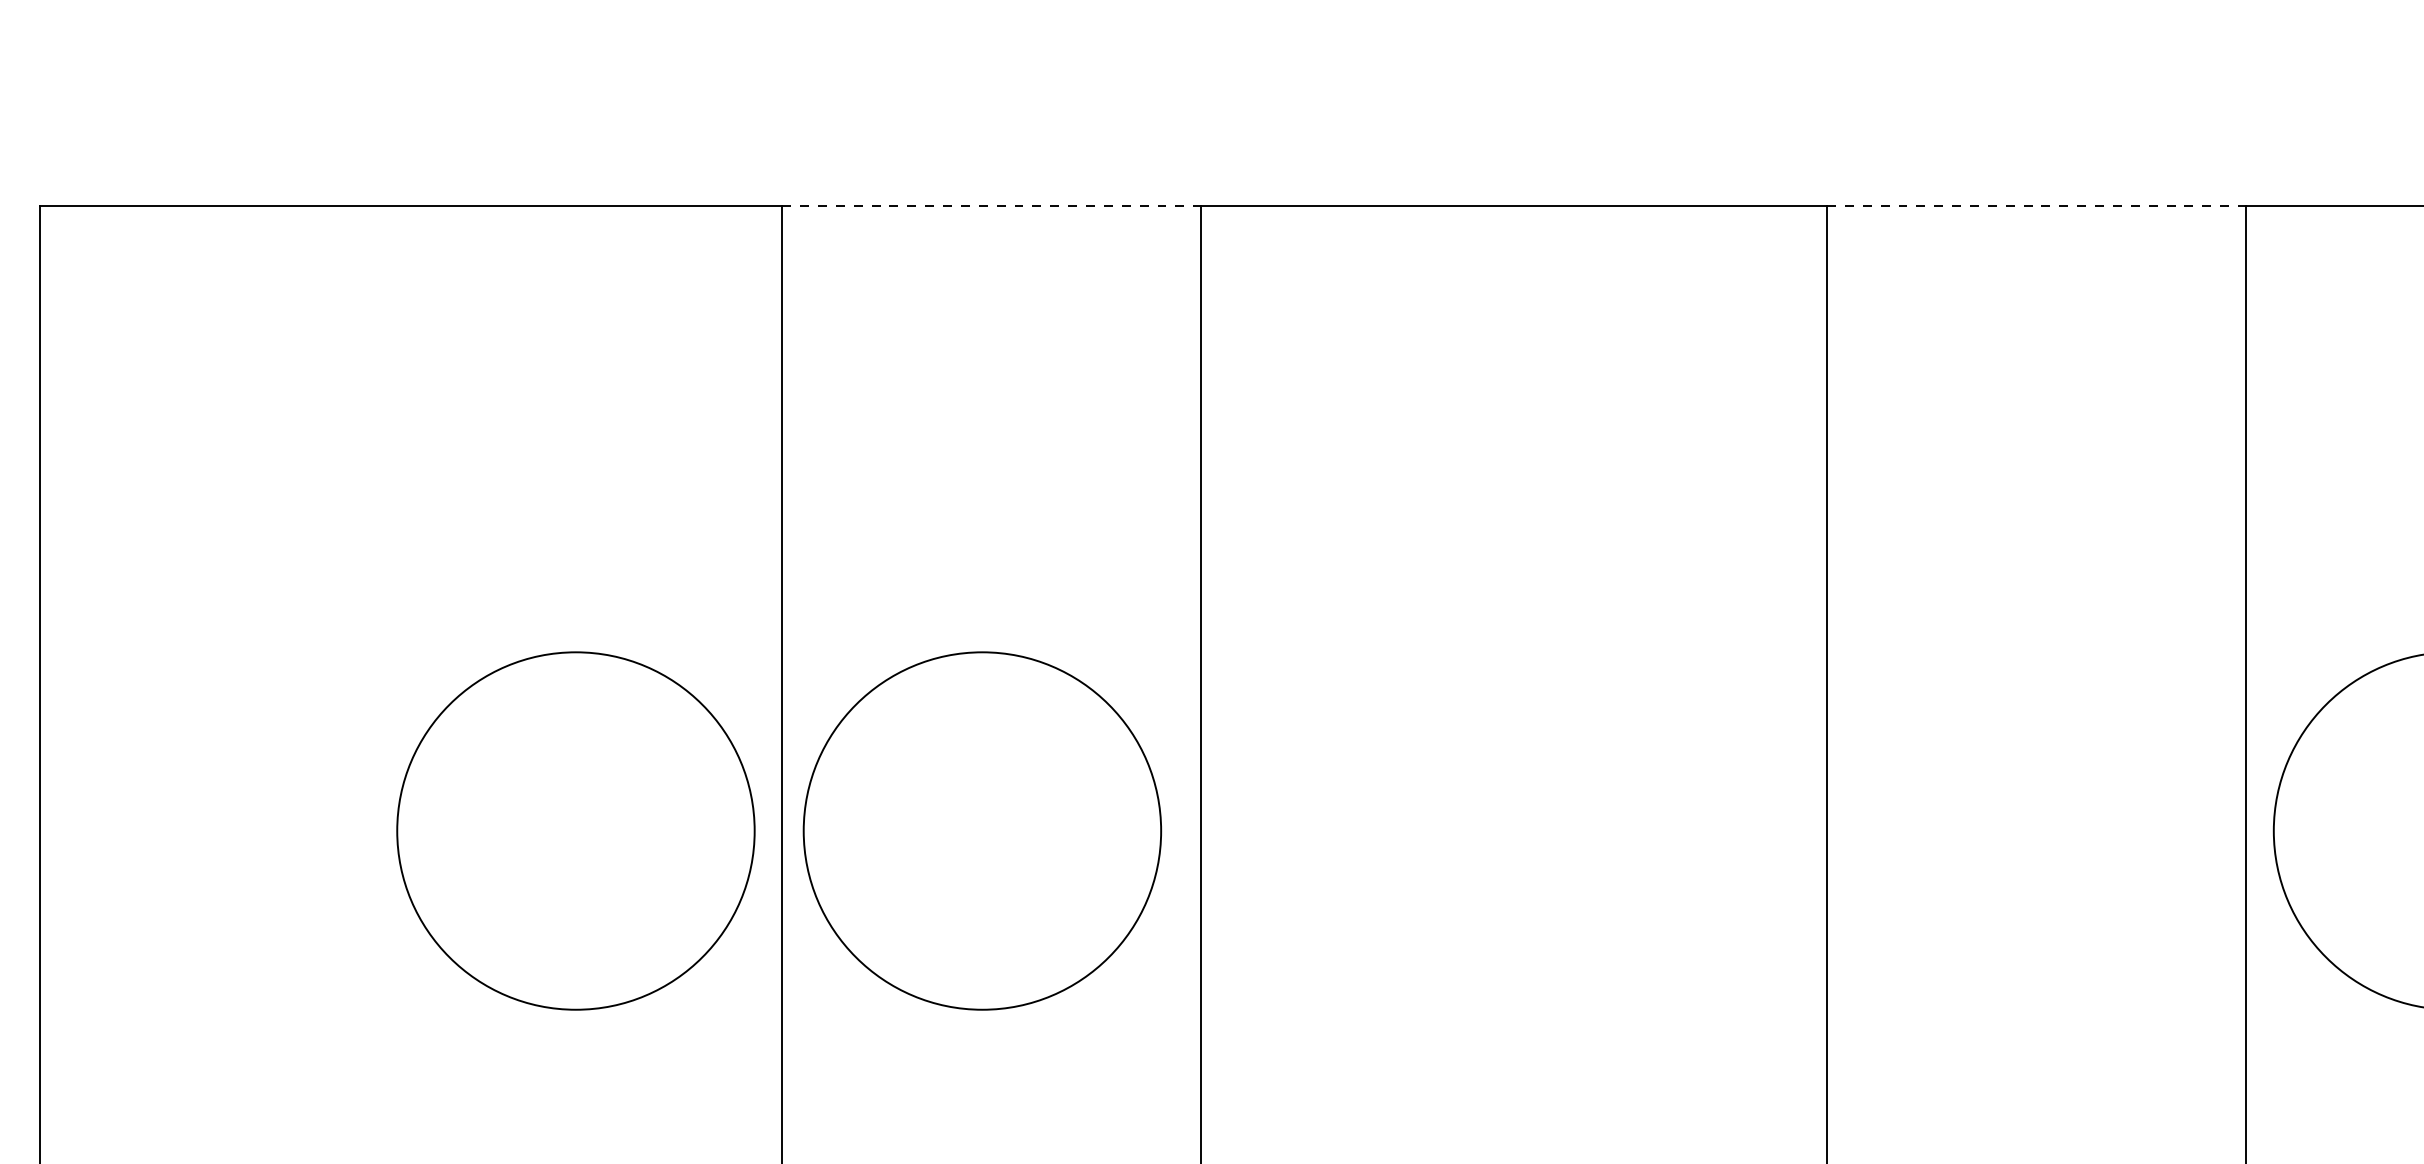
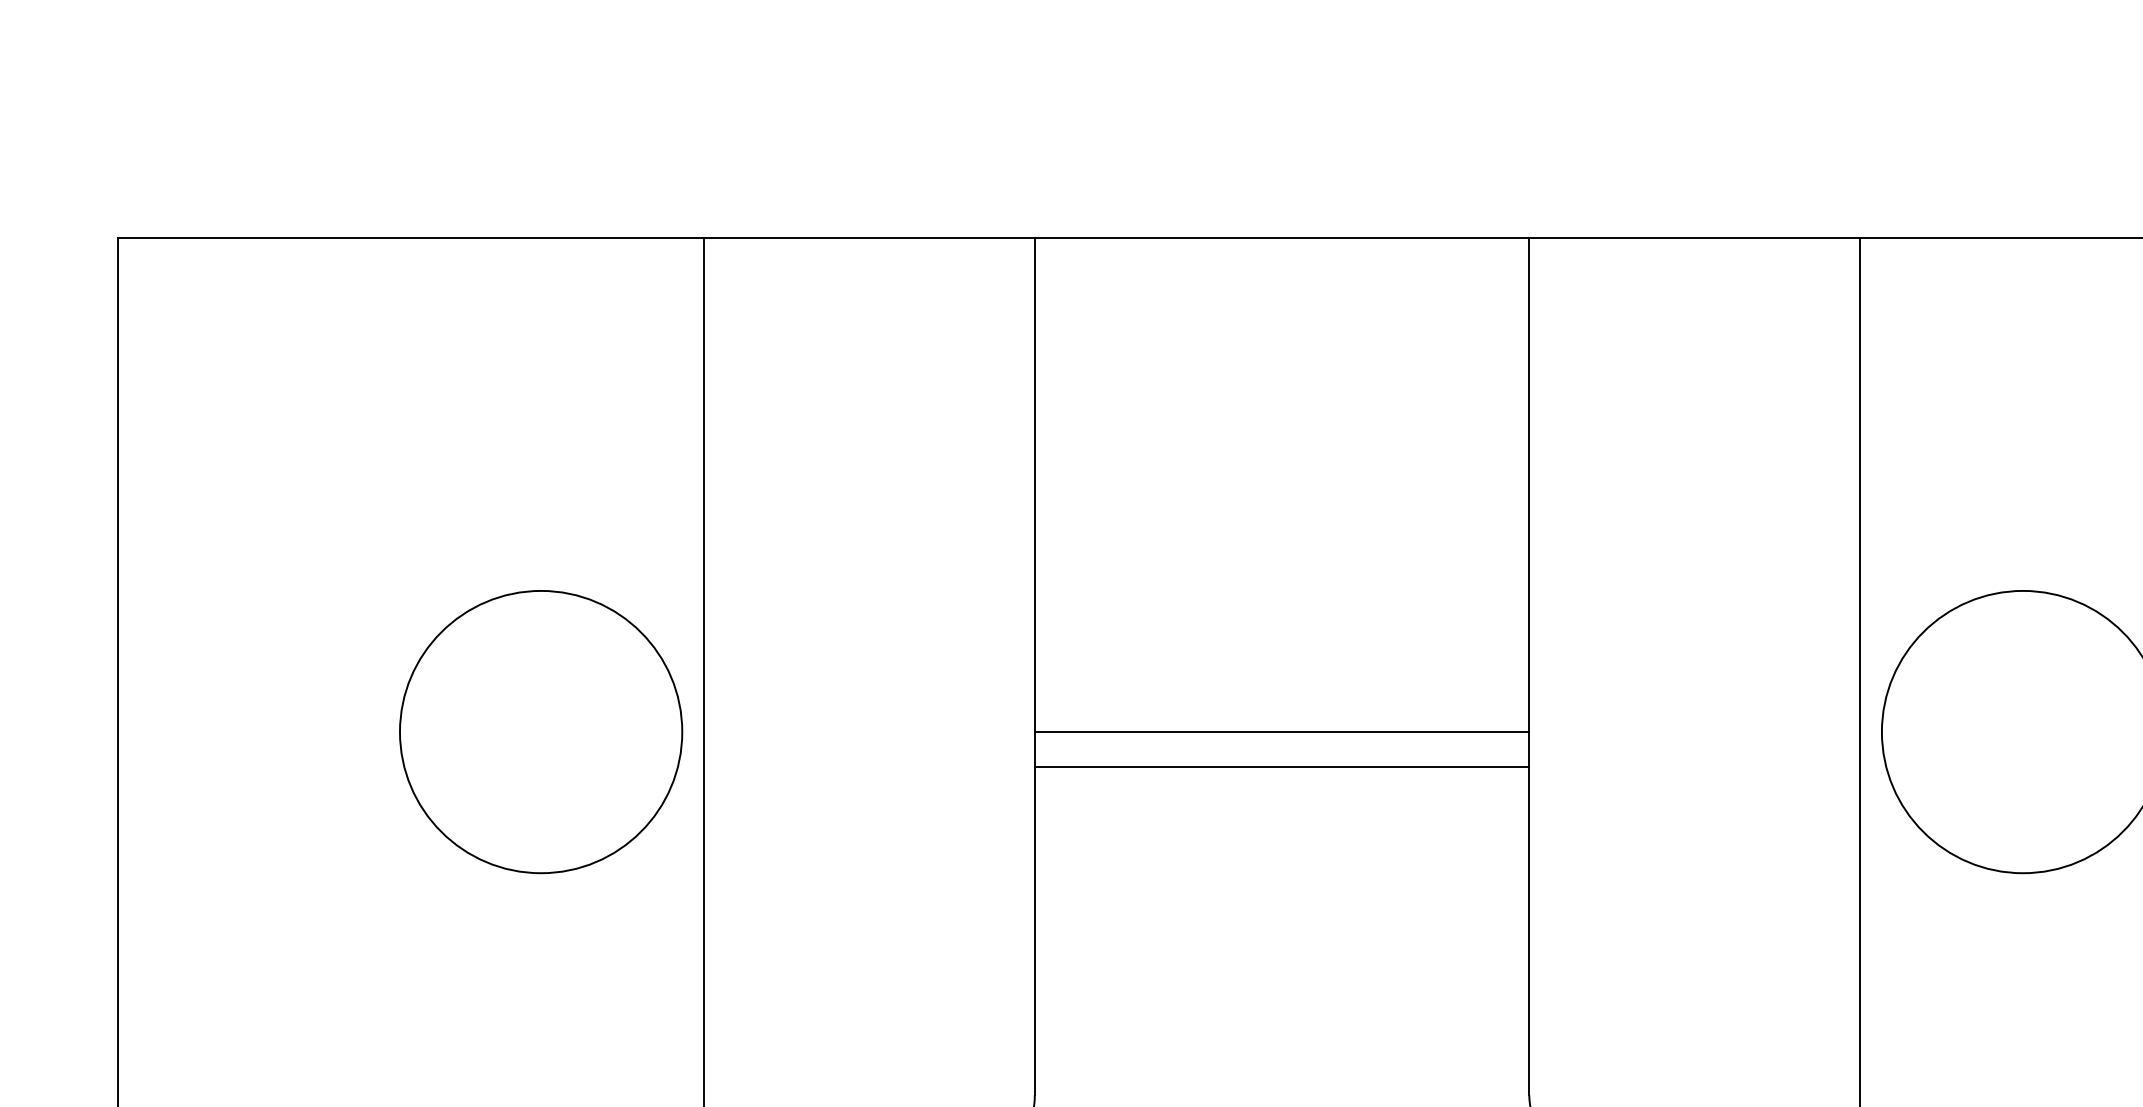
line: (991, 206) -> (869, 238), dashed -> solid
line: (2036, 206) -> (1694, 238), dashed -> solid
circle: (982, 831) -> (862, 732), removed
line: (1514, 831) -> (1282, 732), added
line: (1514, 875) -> (1282, 767), added

